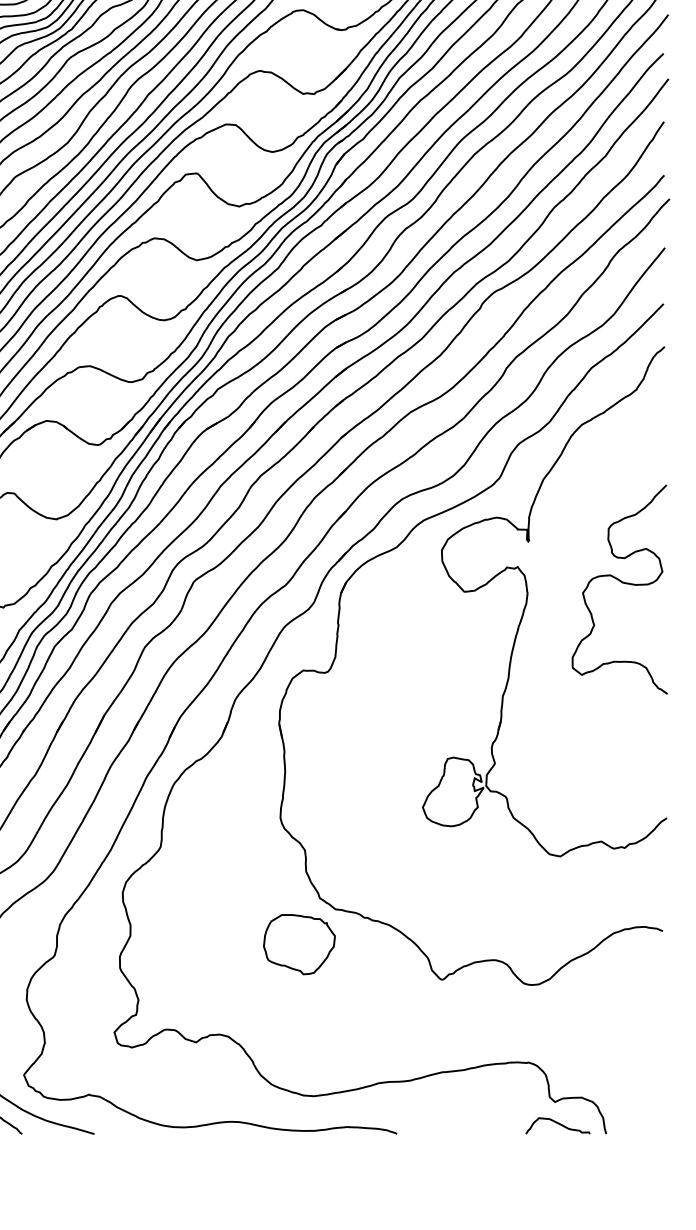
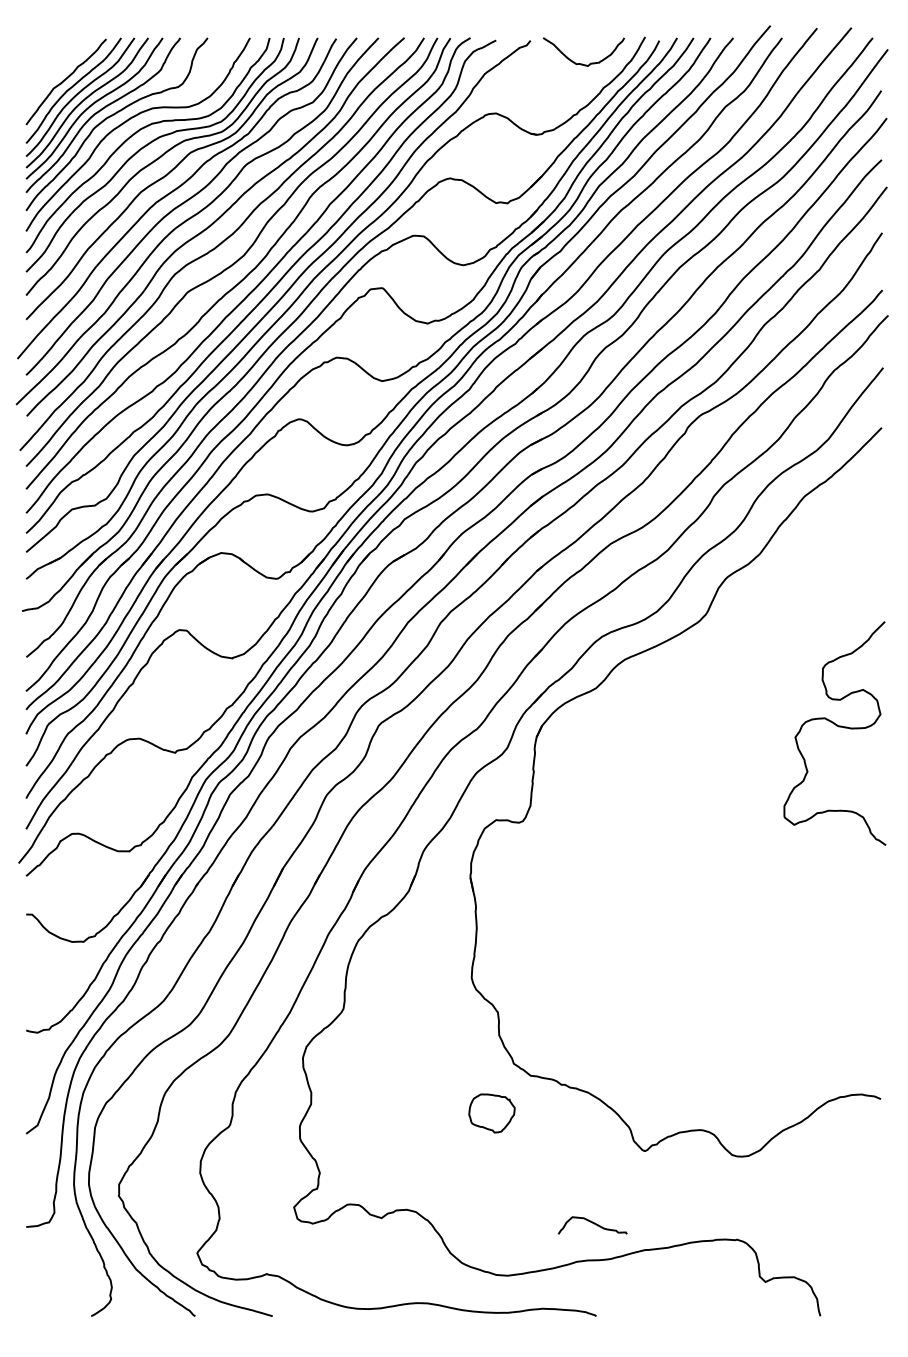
part: (527, 600) -> (736, 745), removed
part: (298, 944) -> (491, 1113), size x0.6
curve: (557, 1124) -> (592, 1223), moved

